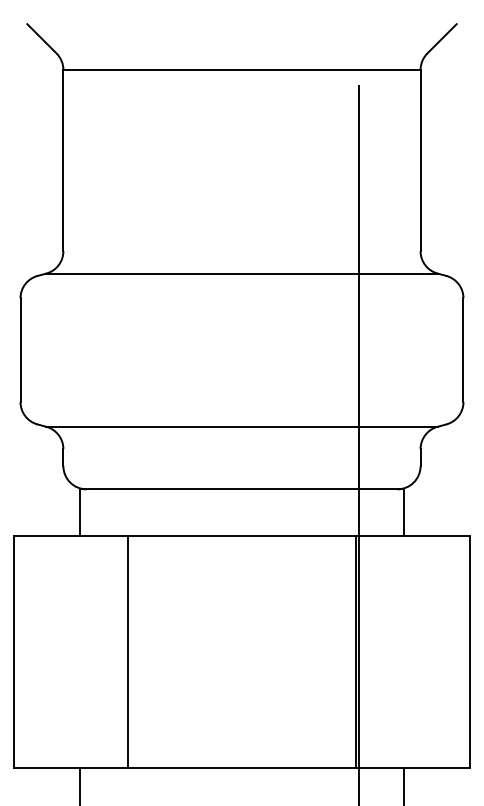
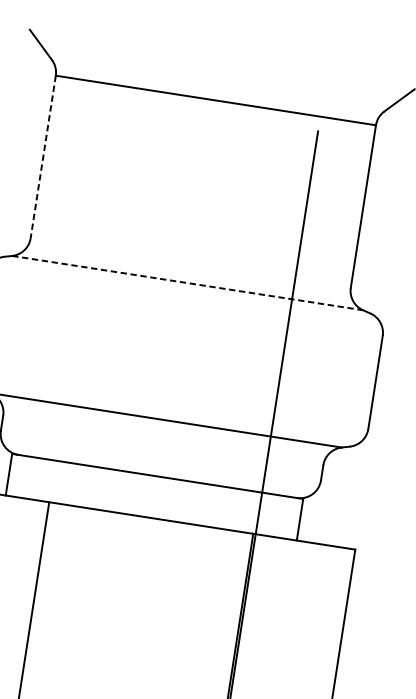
line: (63, 160) -> (43, 156), solid -> dashed
line: (242, 273) -> (188, 283), solid -> dashed

